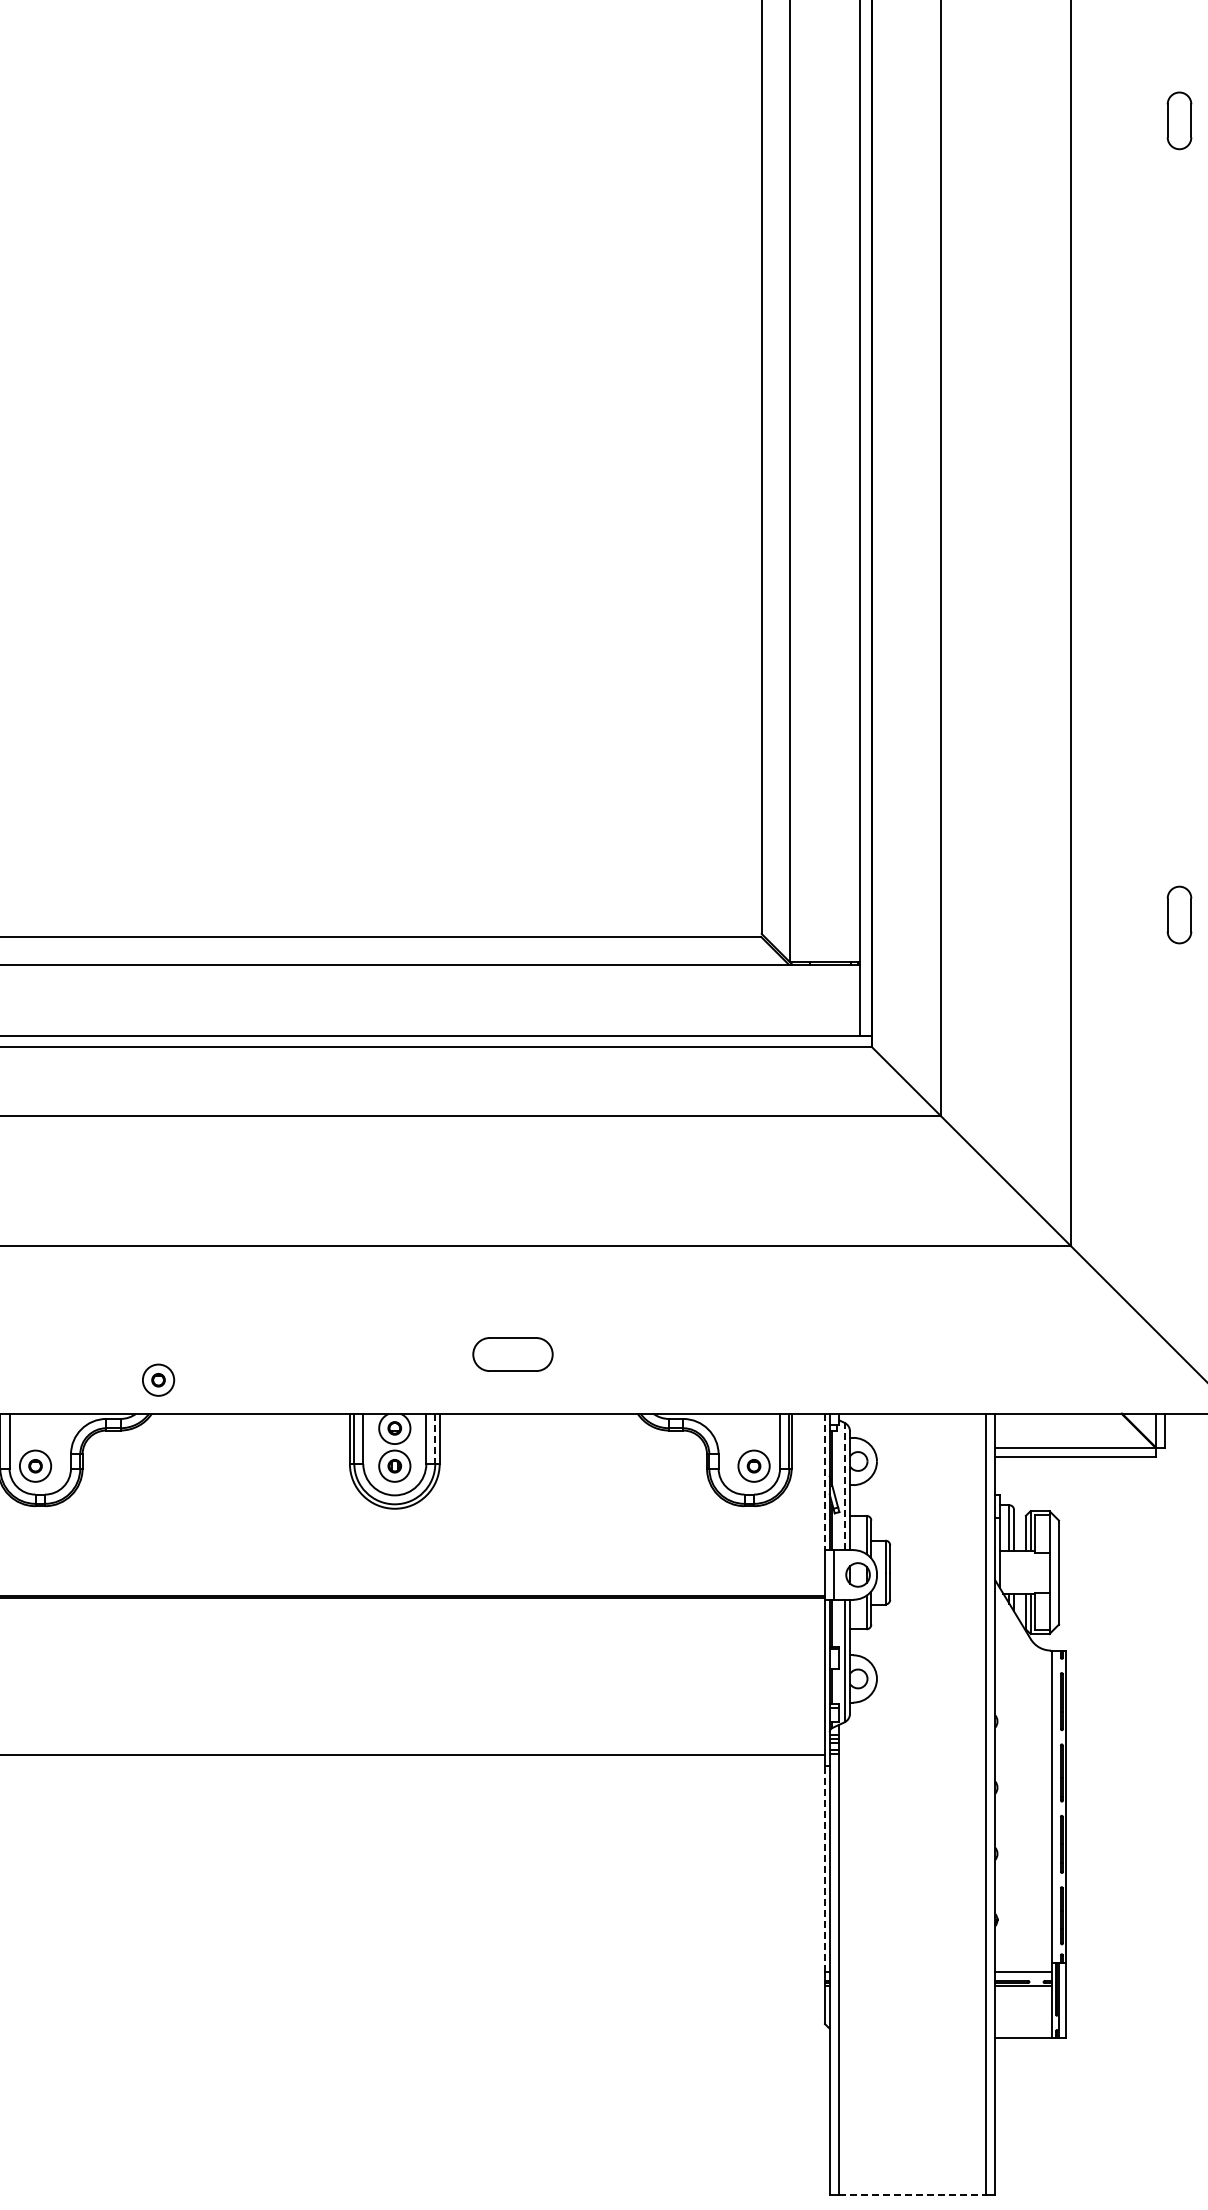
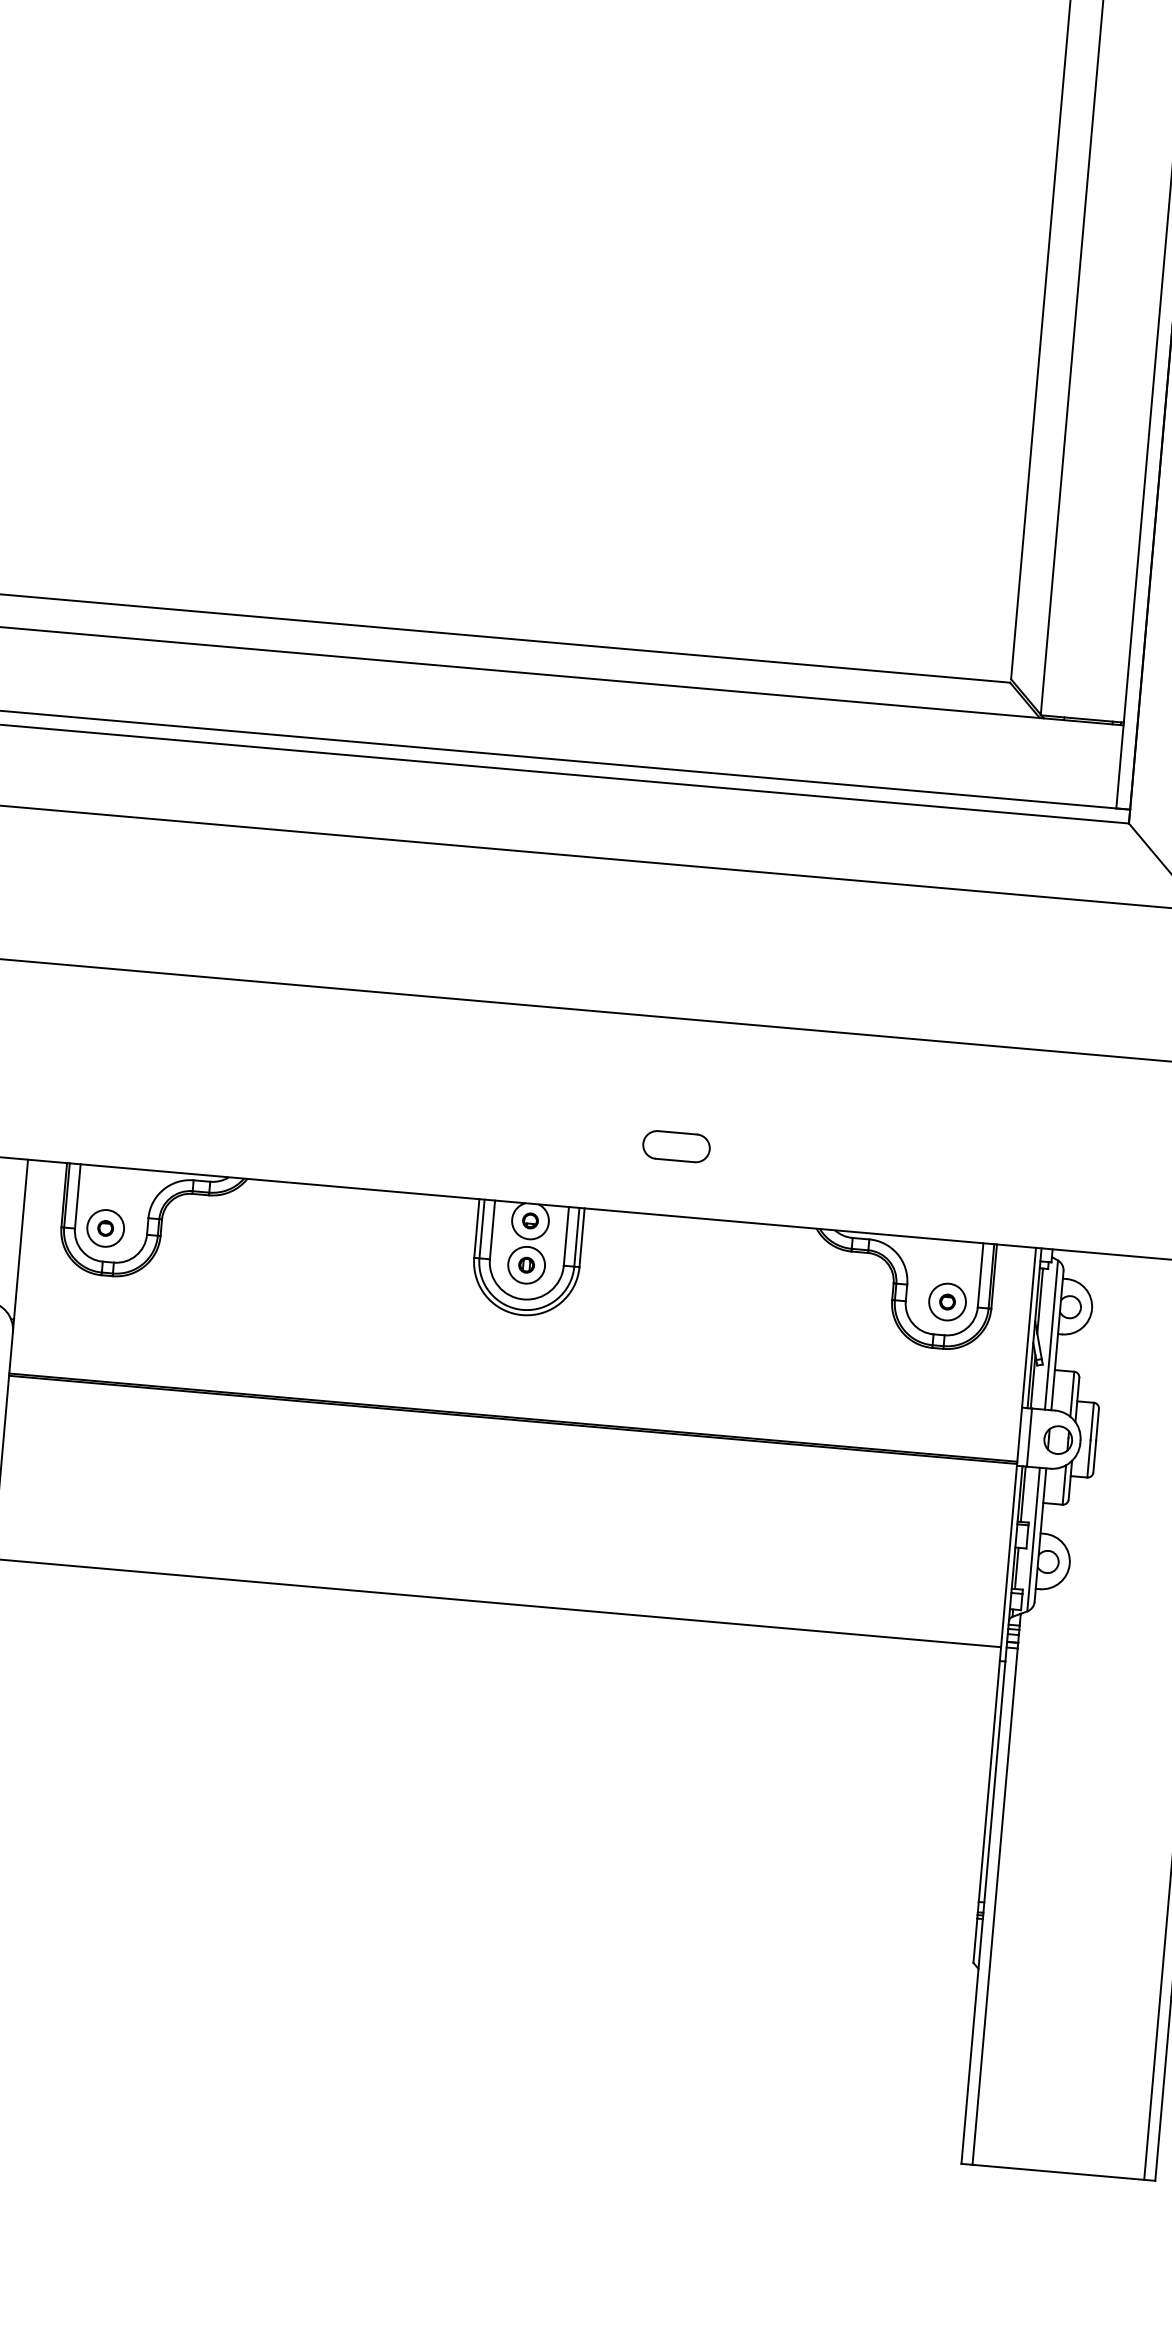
part: (512, 1354) -> (675, 1146), size x0.71
part: (158, 1379) -> (258, 1139), removed
line: (435, 1439) -> (577, 1238), dashed -> solid
line: (824, 1482) -> (1028, 1328), dashed -> solid
line: (844, 1486) -> (1051, 1335), dashed -> solid
line: (824, 1869) -> (988, 1781), dashed -> solid
line: (912, 2195) -> (1058, 2172), dashed -> solid

